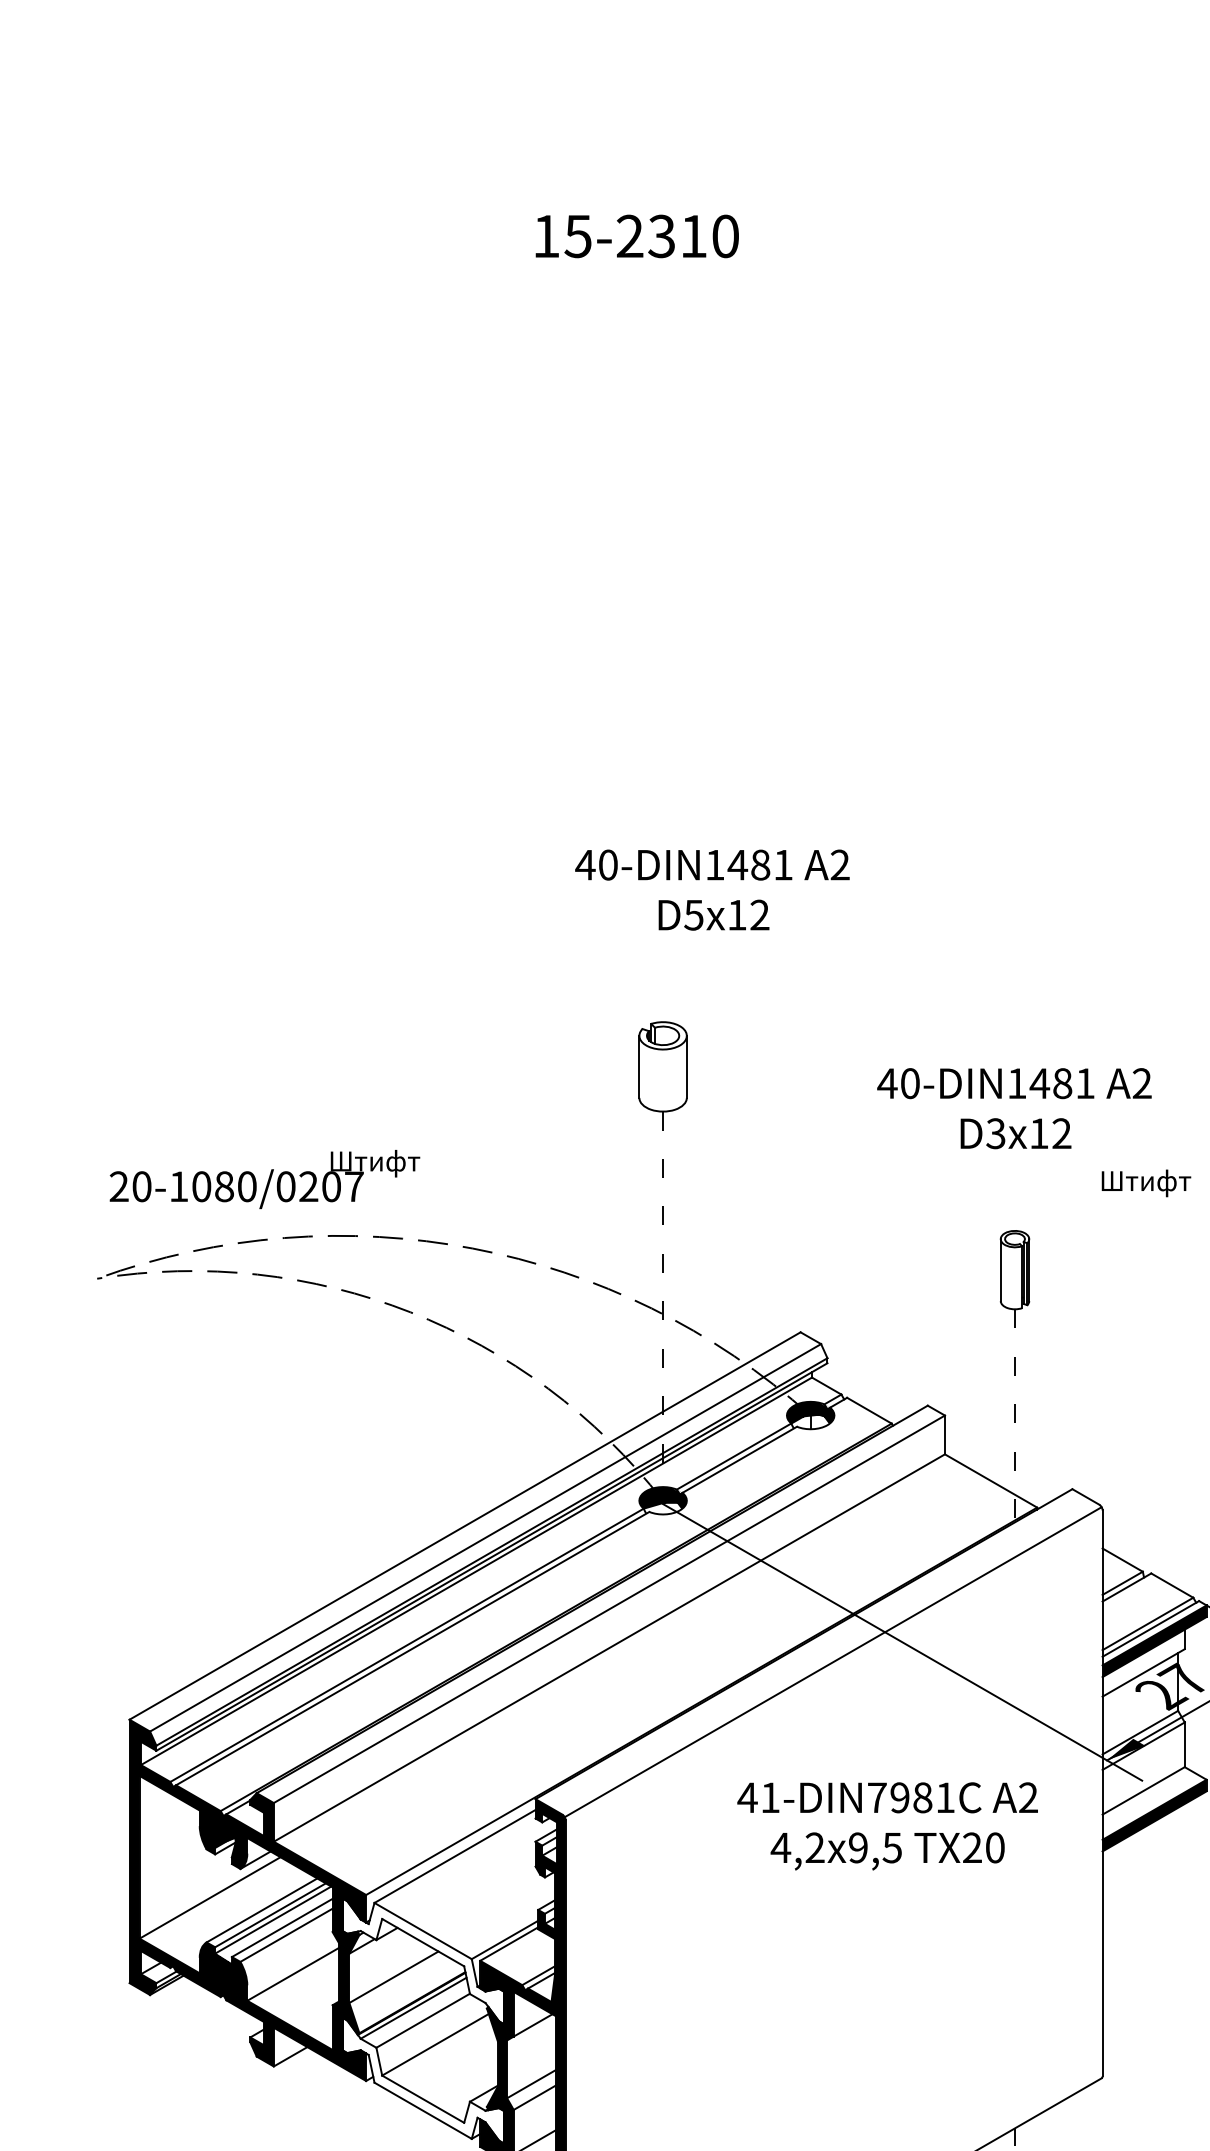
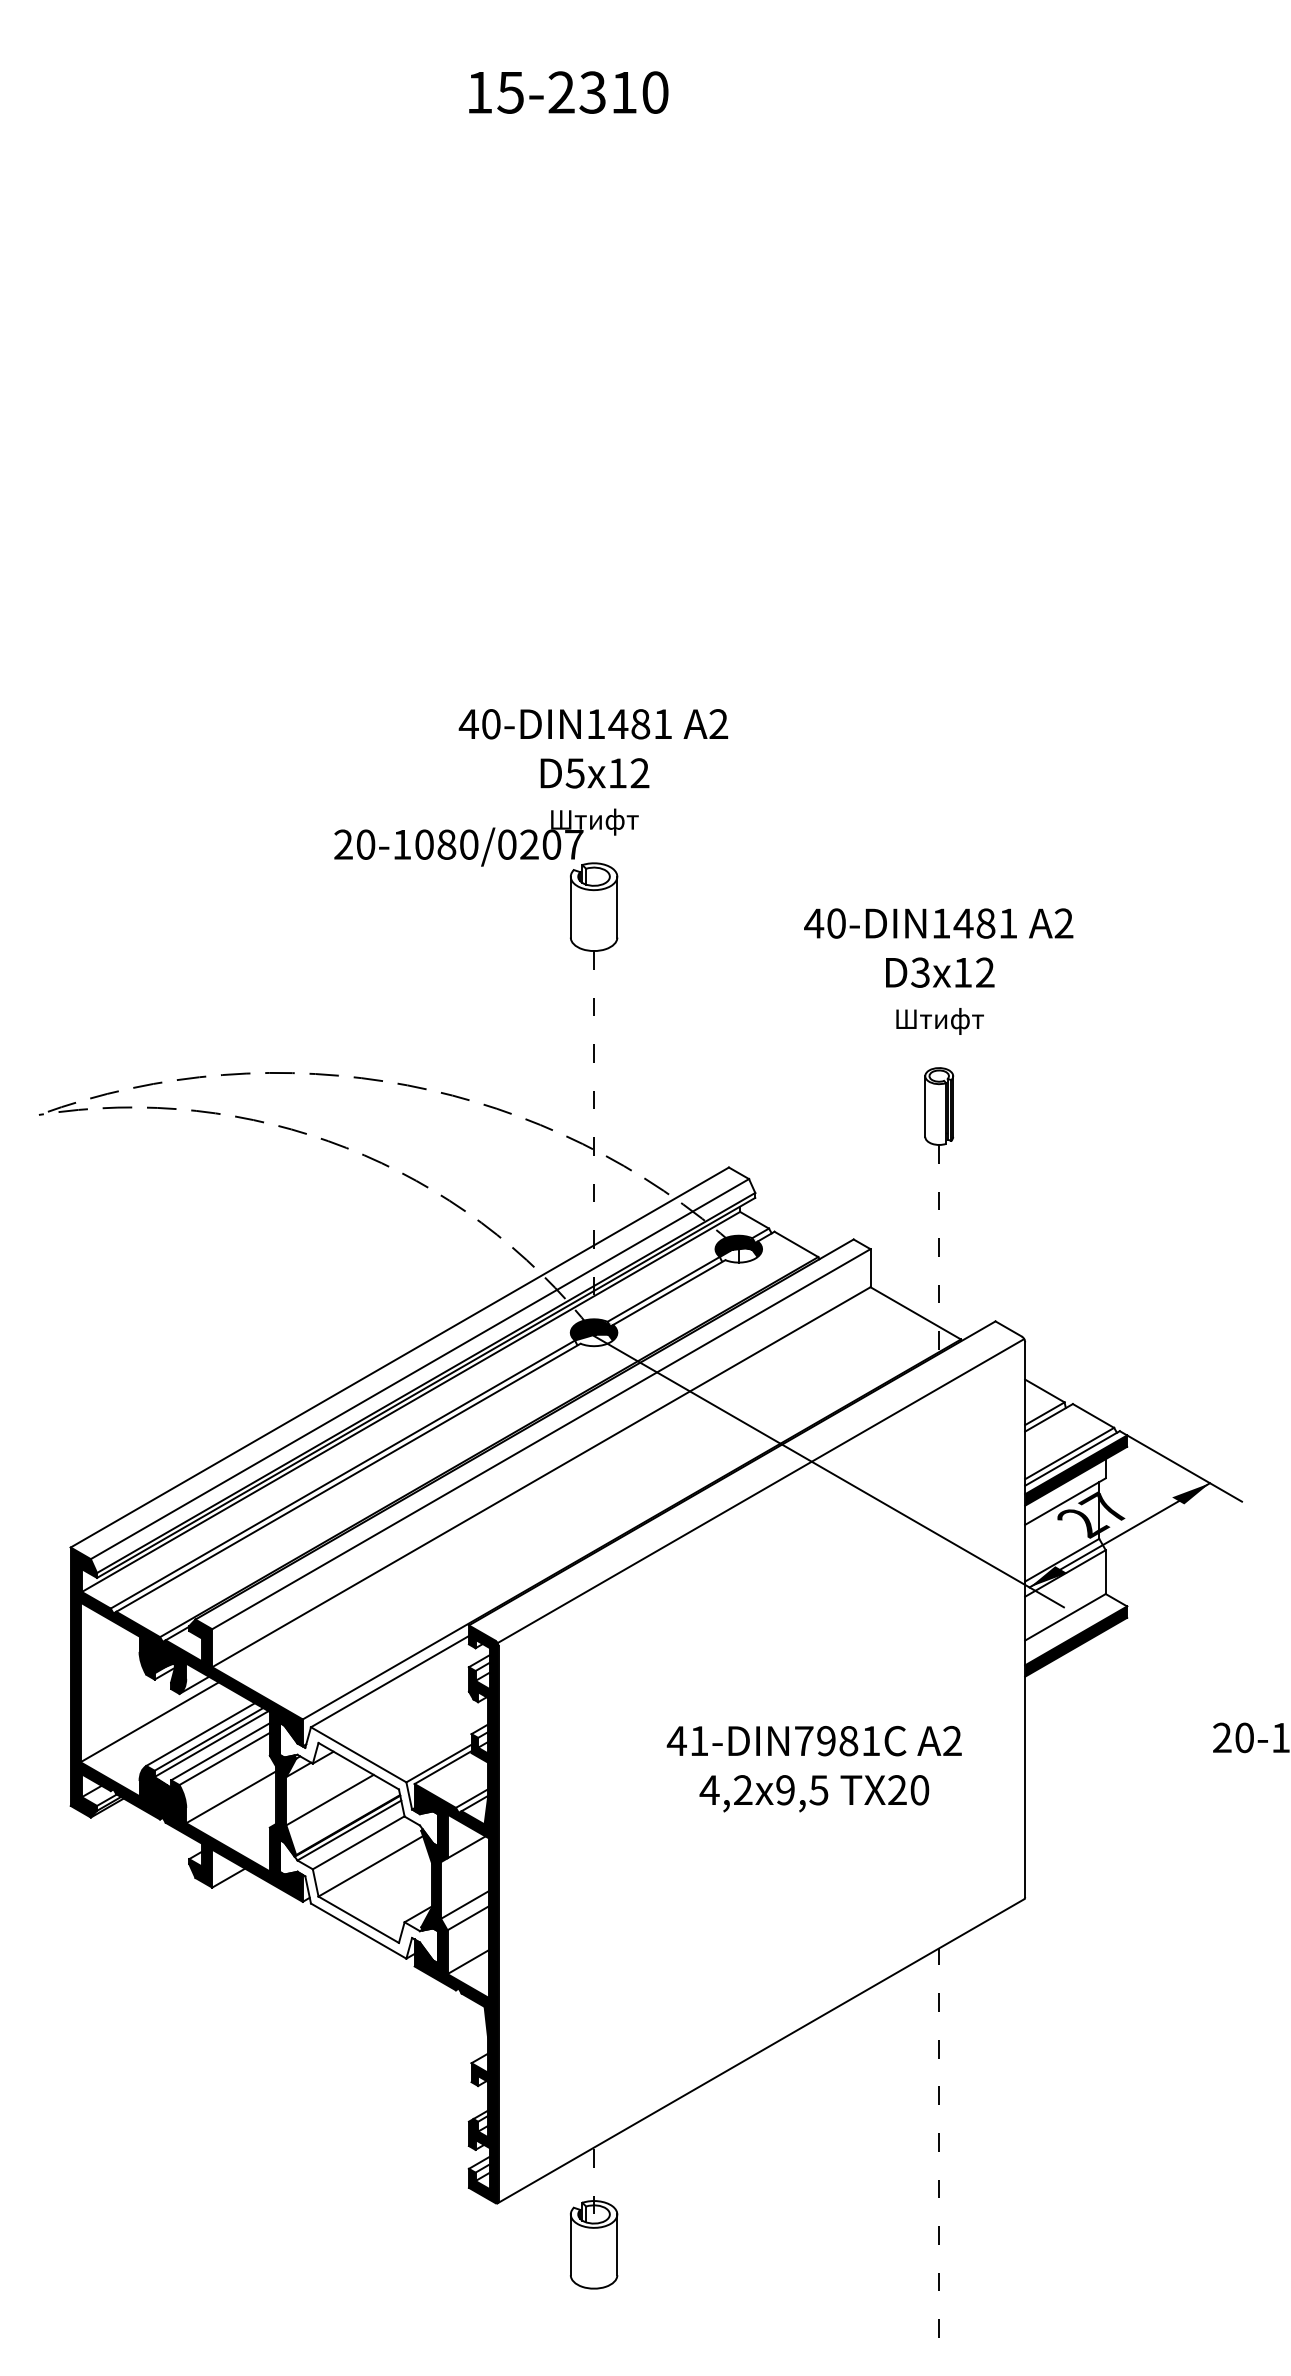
text: (712, 889) -> (593, 748), moved
text: (264, 1179) -> (486, 837), moved
text: (1145, 1183) -> (939, 1021), moved
text: (886, 1826) -> (813, 1769), moved

